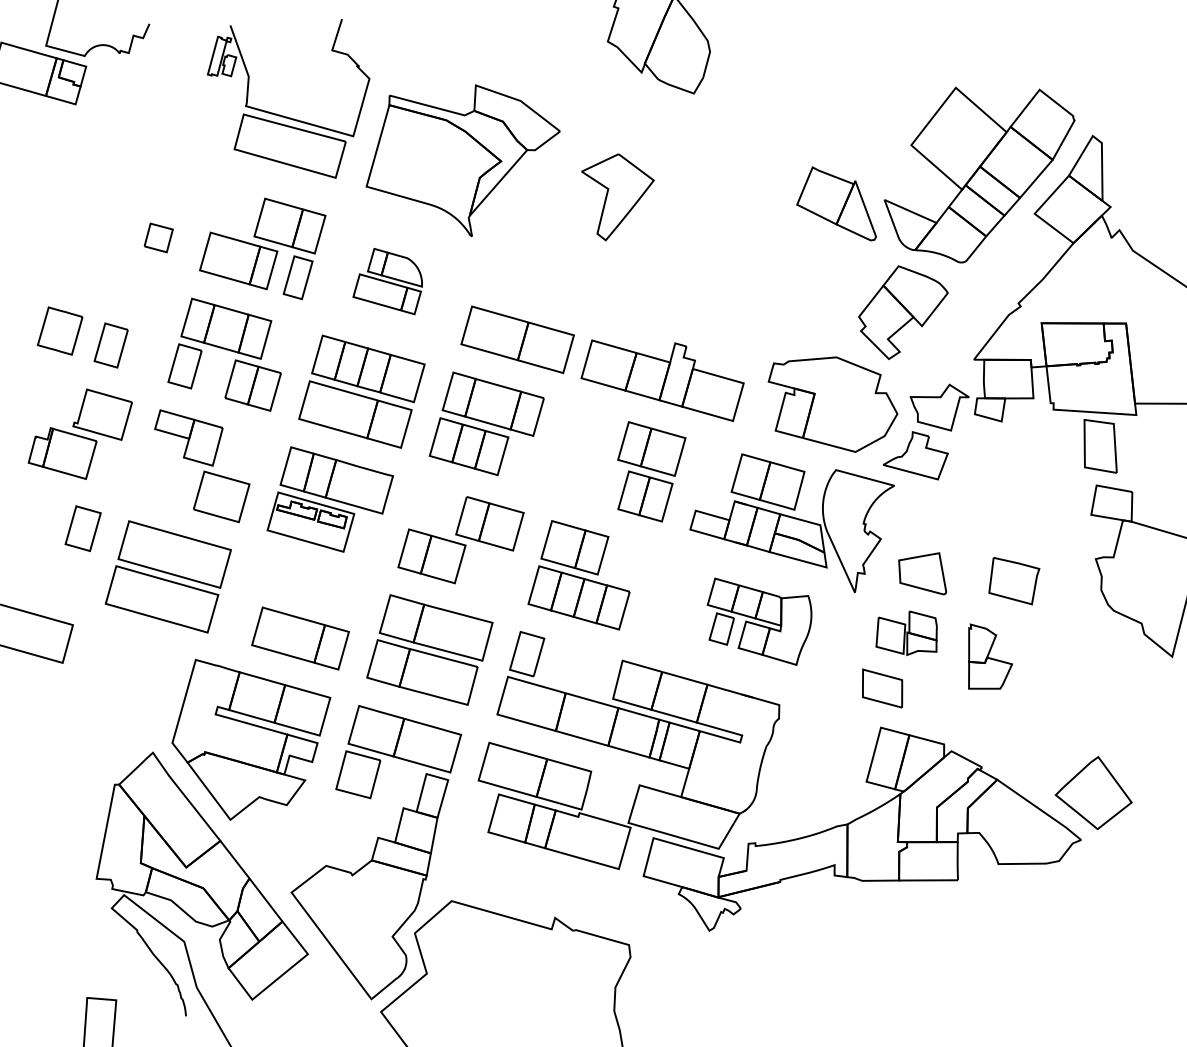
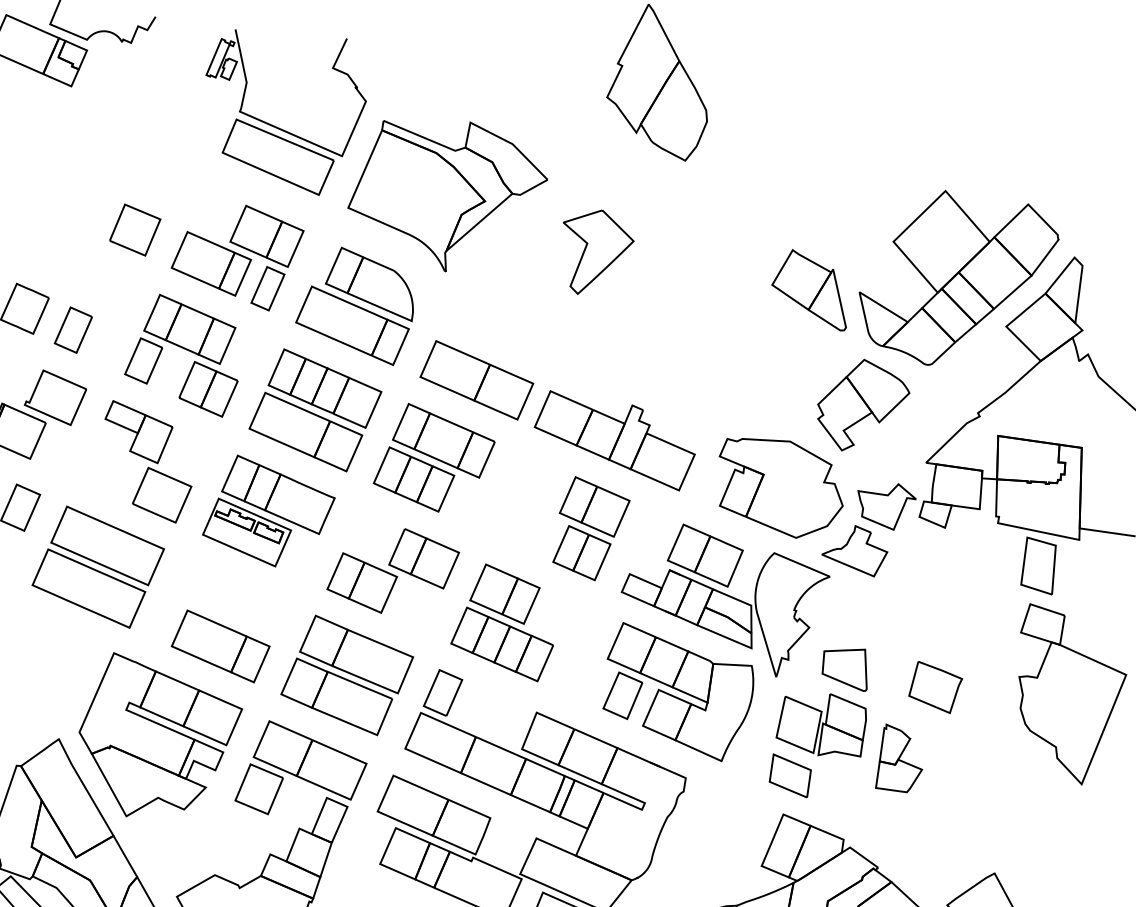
part: (158, 237) -> (135, 229), size x1.67
part: (387, 281) -> (355, 304), size x1.67
part: (759, 621) -> (677, 692), size x1.43
part: (906, 633) -> (821, 724), size x1.43

